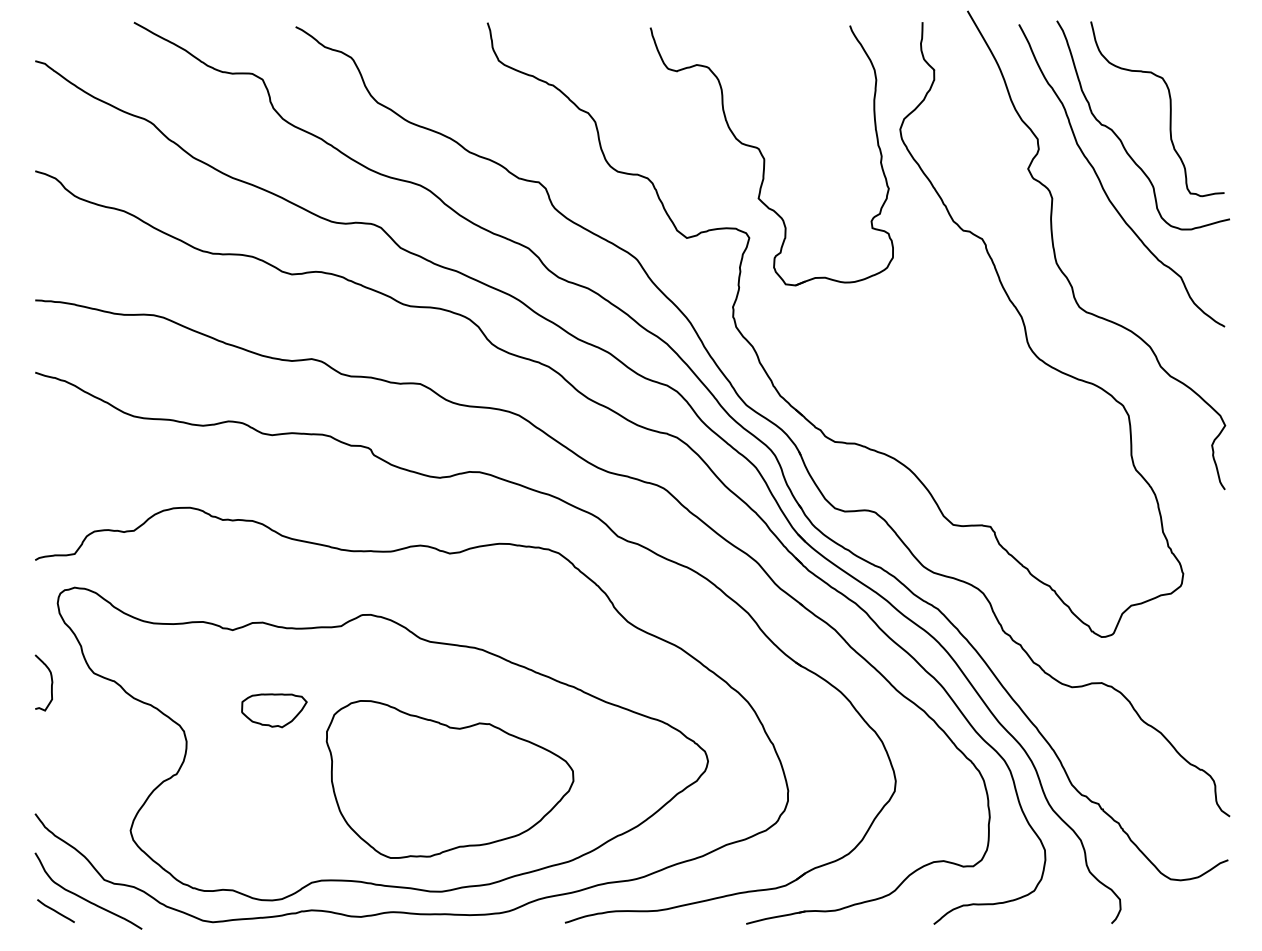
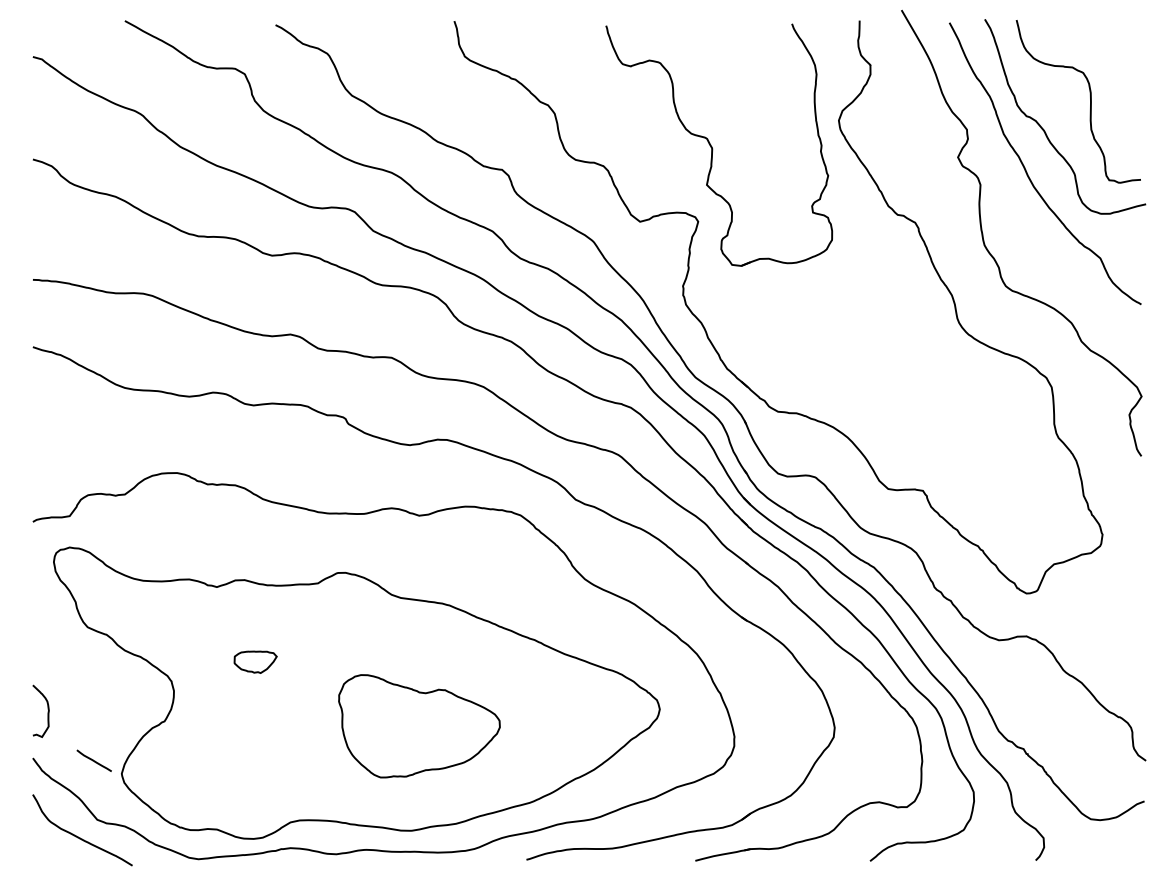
curve: (50, 681) -> (47, 709), moved
part: (274, 711) -> (255, 662), size x0.7
part: (450, 779) -> (419, 726), size x0.7
line: (55, 910) -> (93, 760), moved

